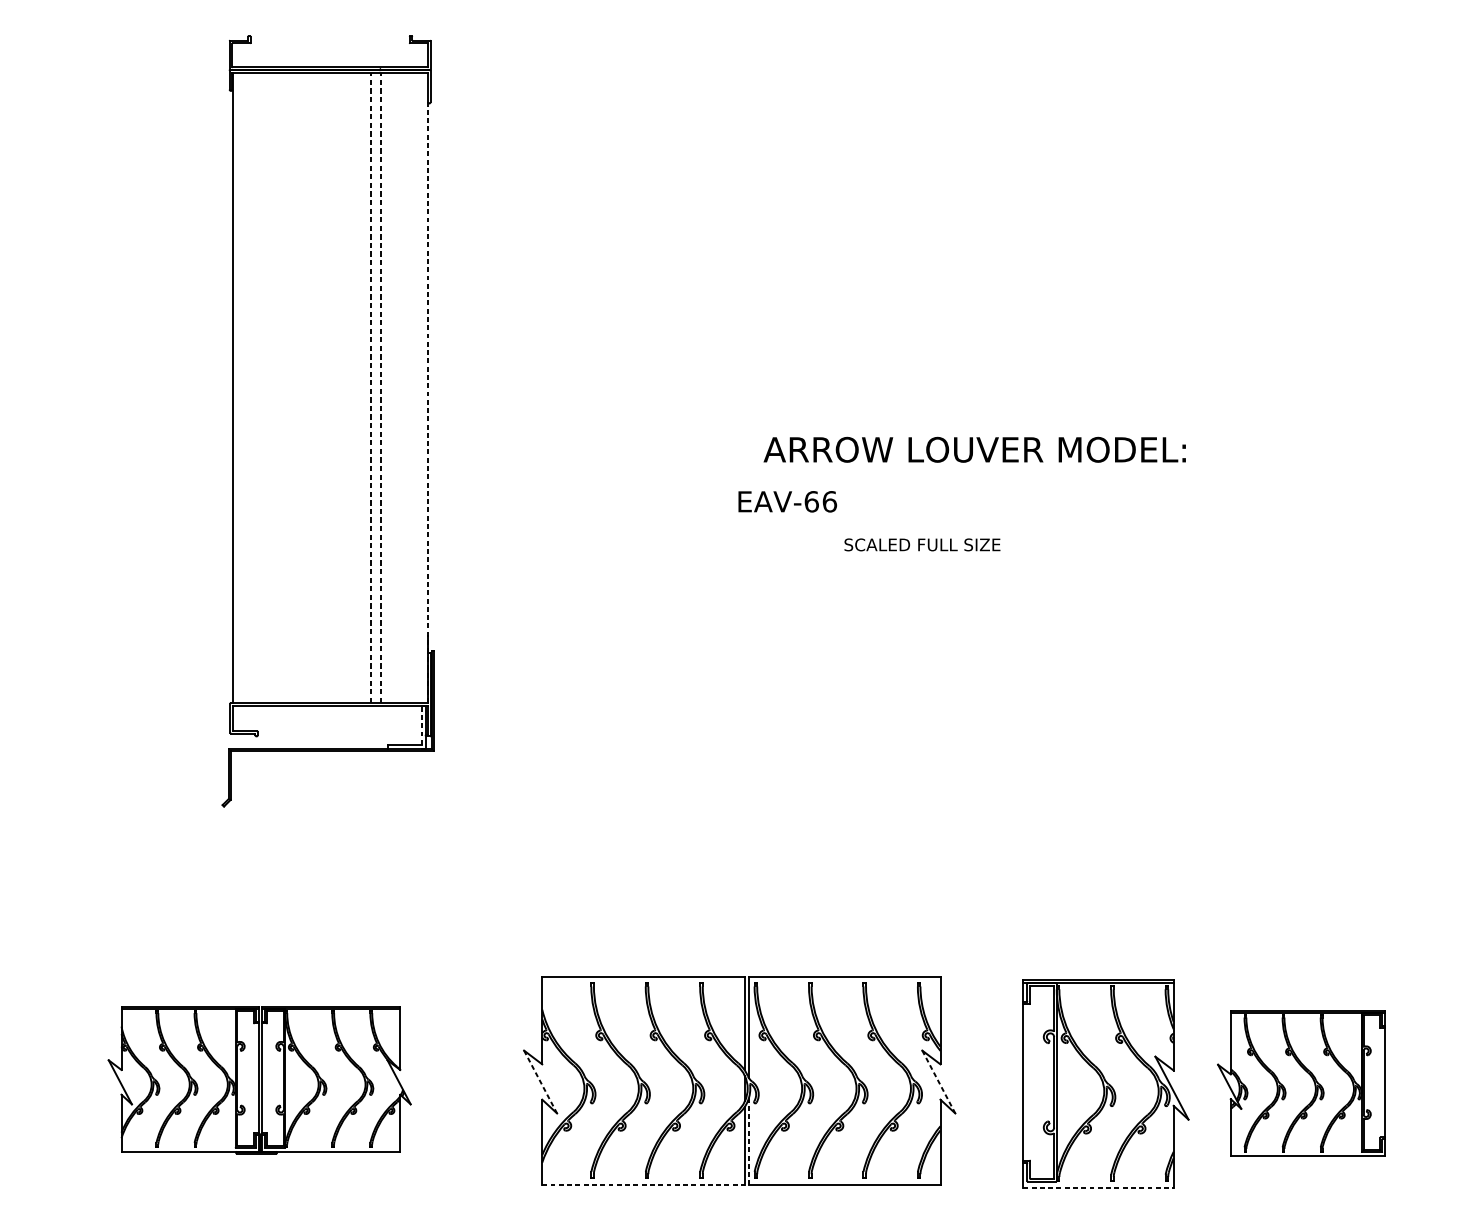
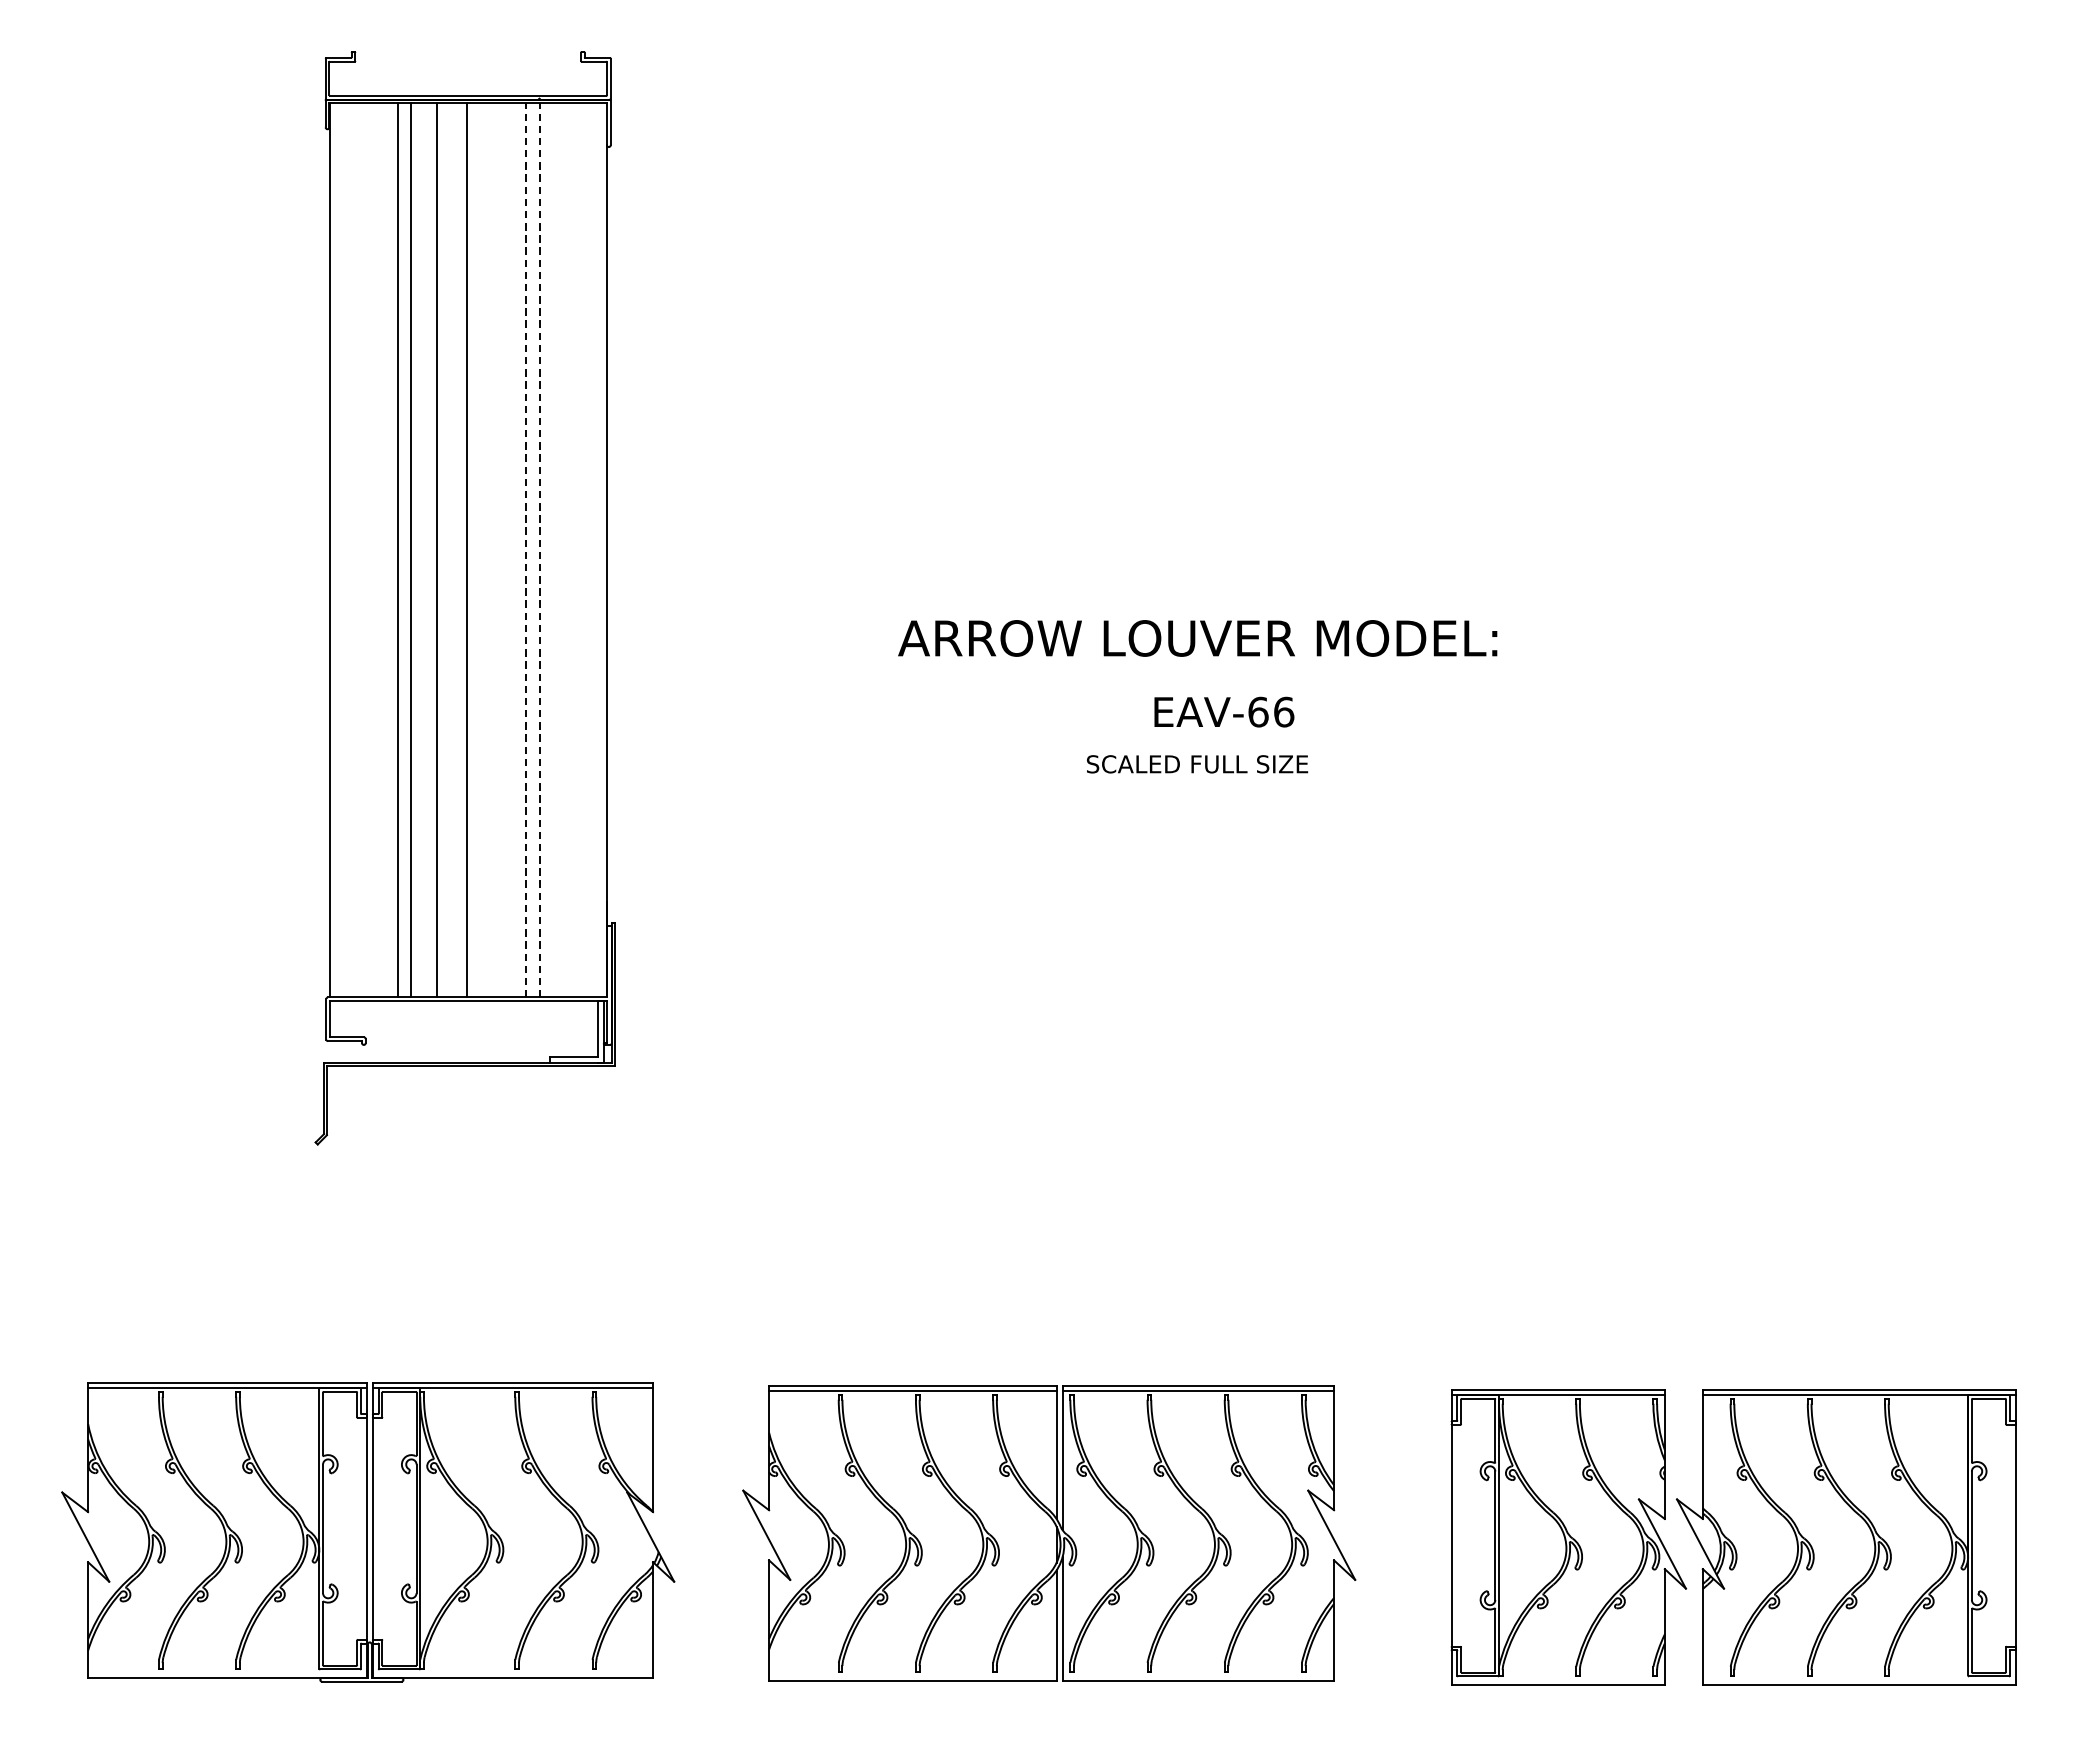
line: (280, 387) -> (397, 550), added
line: (289, 387) -> (410, 550), added
line: (308, 387) -> (437, 550), added
line: (329, 387) -> (467, 550), added
line: (428, 401) -> (607, 570), dashed -> solid
text: (974, 449) -> (1197, 638), moved
text: (787, 501) -> (1224, 711), moved
text: (922, 545) -> (1197, 764), moved
line: (421, 725) -> (597, 1029), dashed -> solid
line: (643, 980) -> (912, 1391), added
line: (844, 980) -> (1198, 1391), added
part: (259, 1080) -> (368, 1532), size x1.43
line: (541, 1082) -> (767, 1535), dashed -> solid
line: (938, 1082) -> (1331, 1535), dashed -> solid
part: (1301, 1083) -> (1846, 1537), size x1.43
line: (749, 1141) -> (1062, 1619), dashed -> solid
line: (643, 1184) -> (912, 1680), dashed -> solid
line: (1098, 1187) -> (1558, 1684), dashed -> solid

